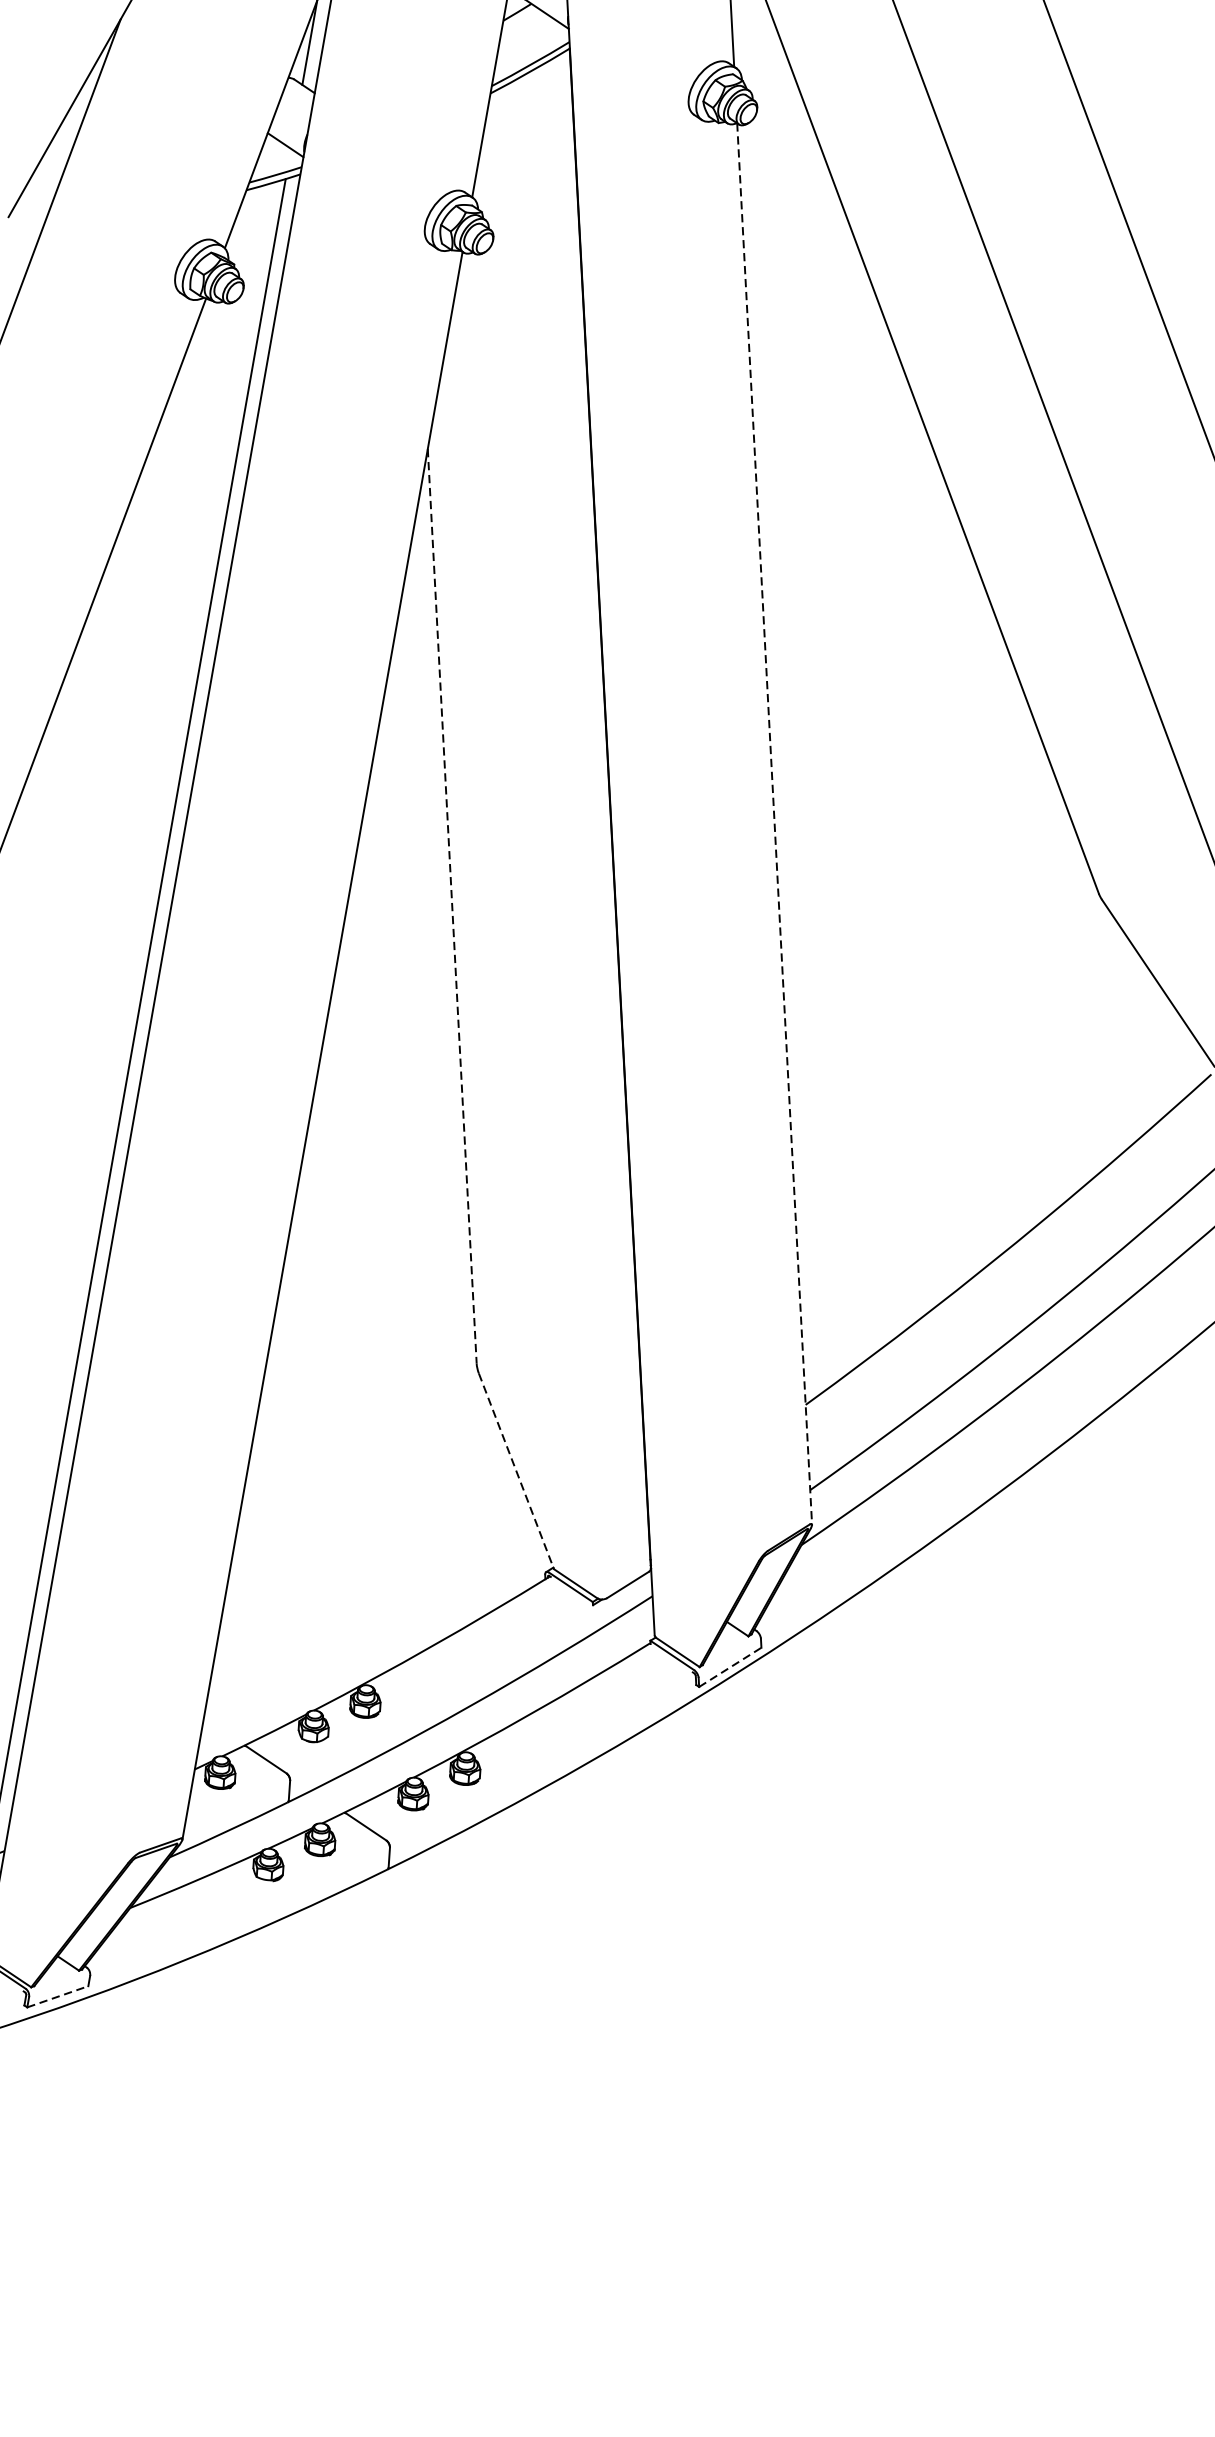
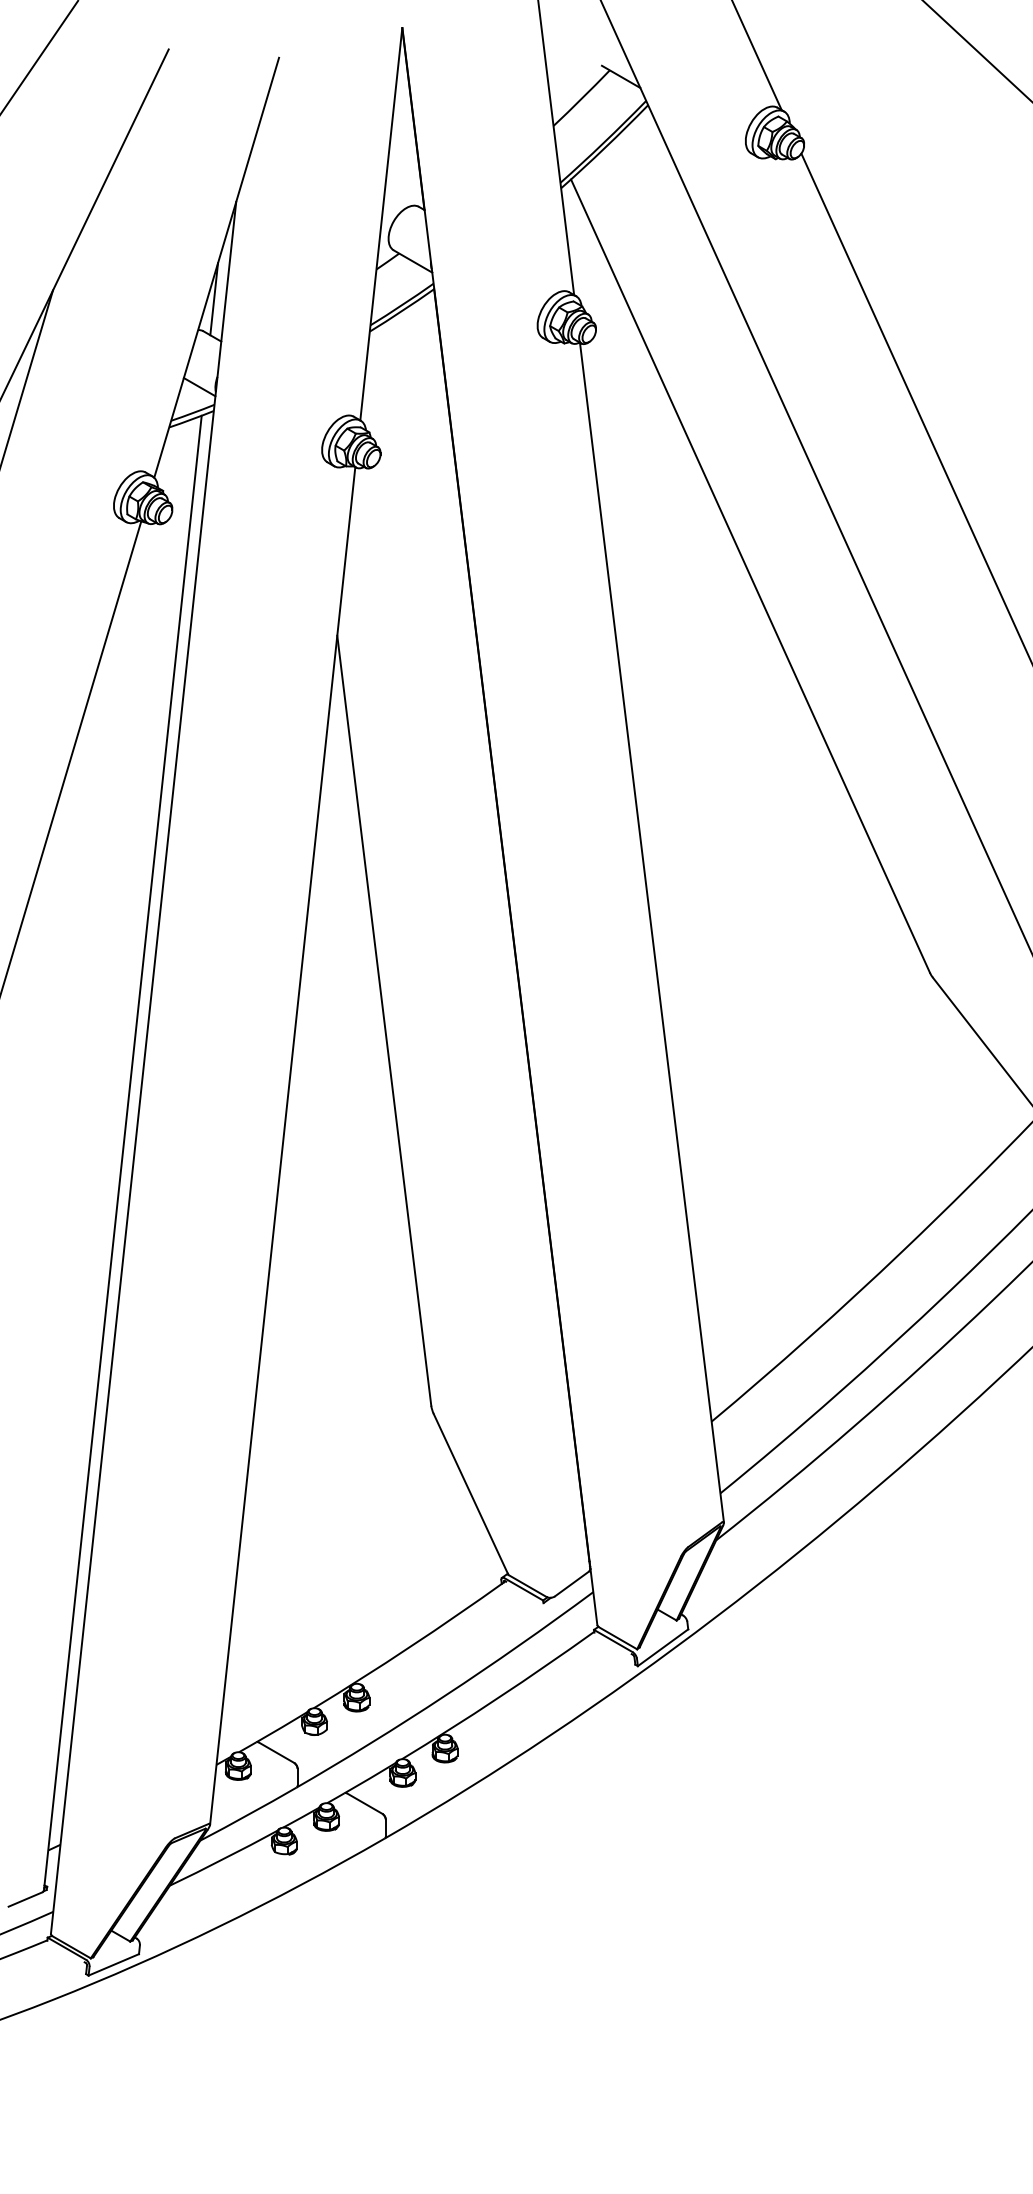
line: (775, 825) -> (652, 933), dashed -> solid
line: (452, 906) -> (384, 1020), dashed -> solid
line: (516, 1471) -> (471, 1494), dashed -> solid
line: (730, 1667) -> (663, 1647), dashed -> solid
line: (58, 1996) -> (114, 1964), dashed -> solid

